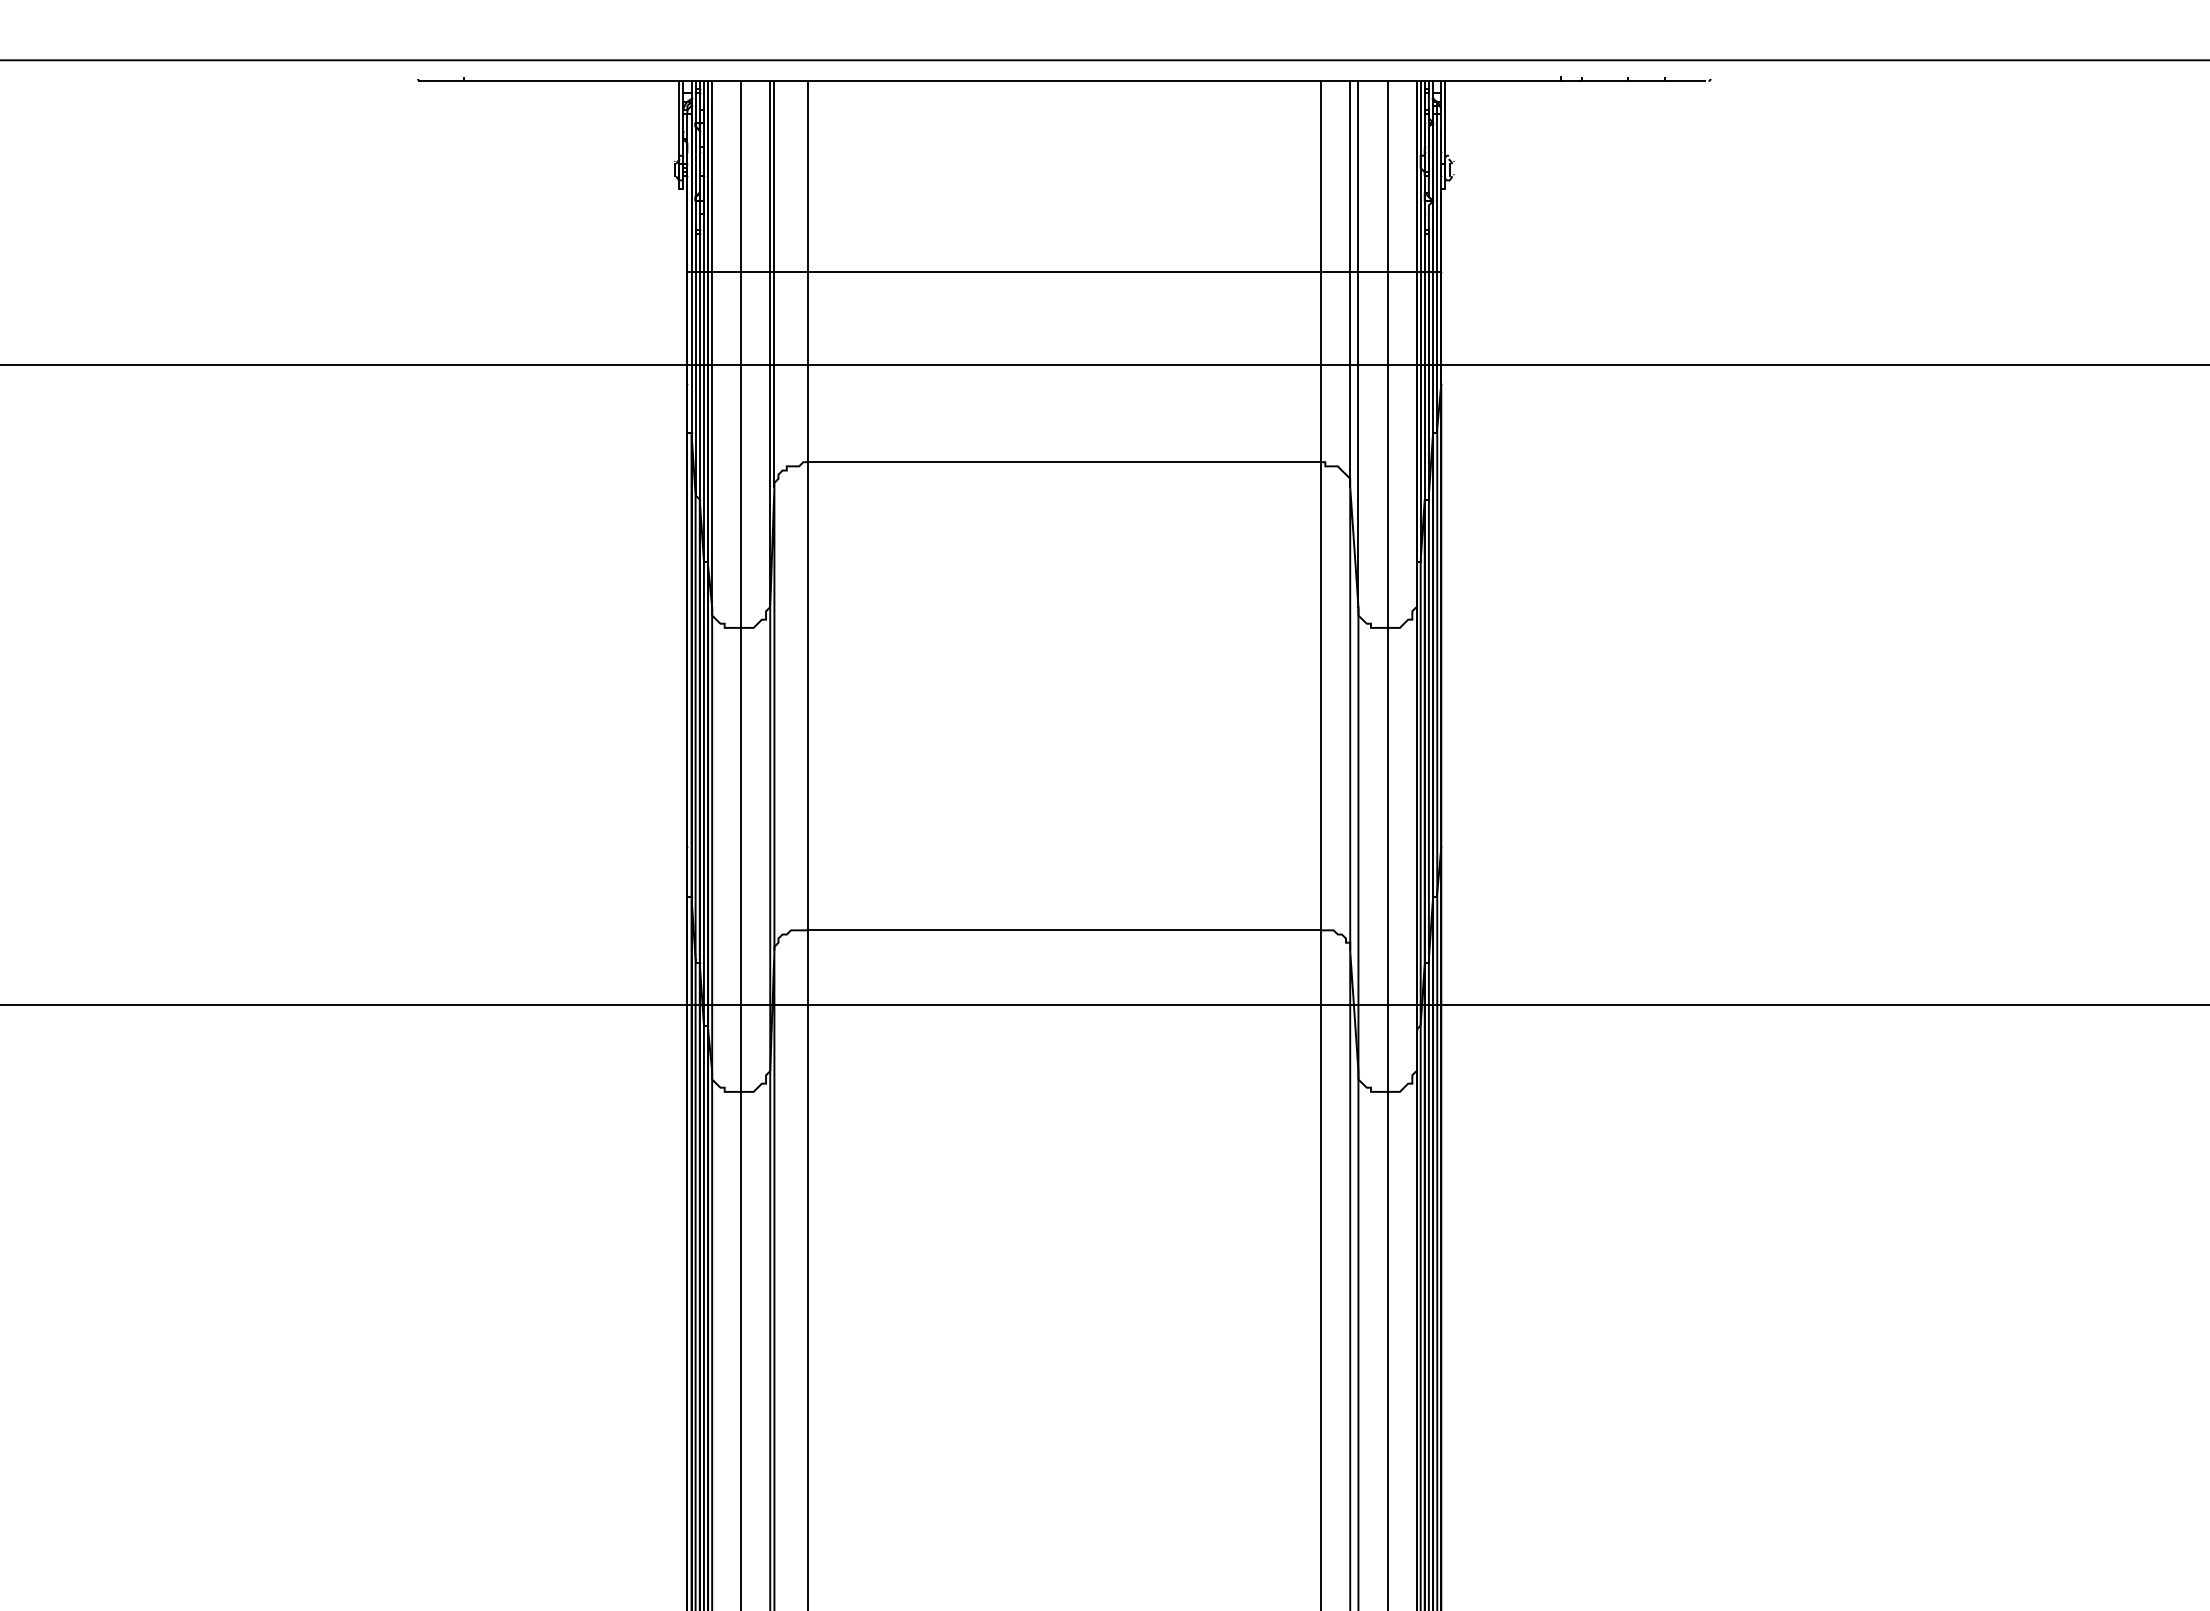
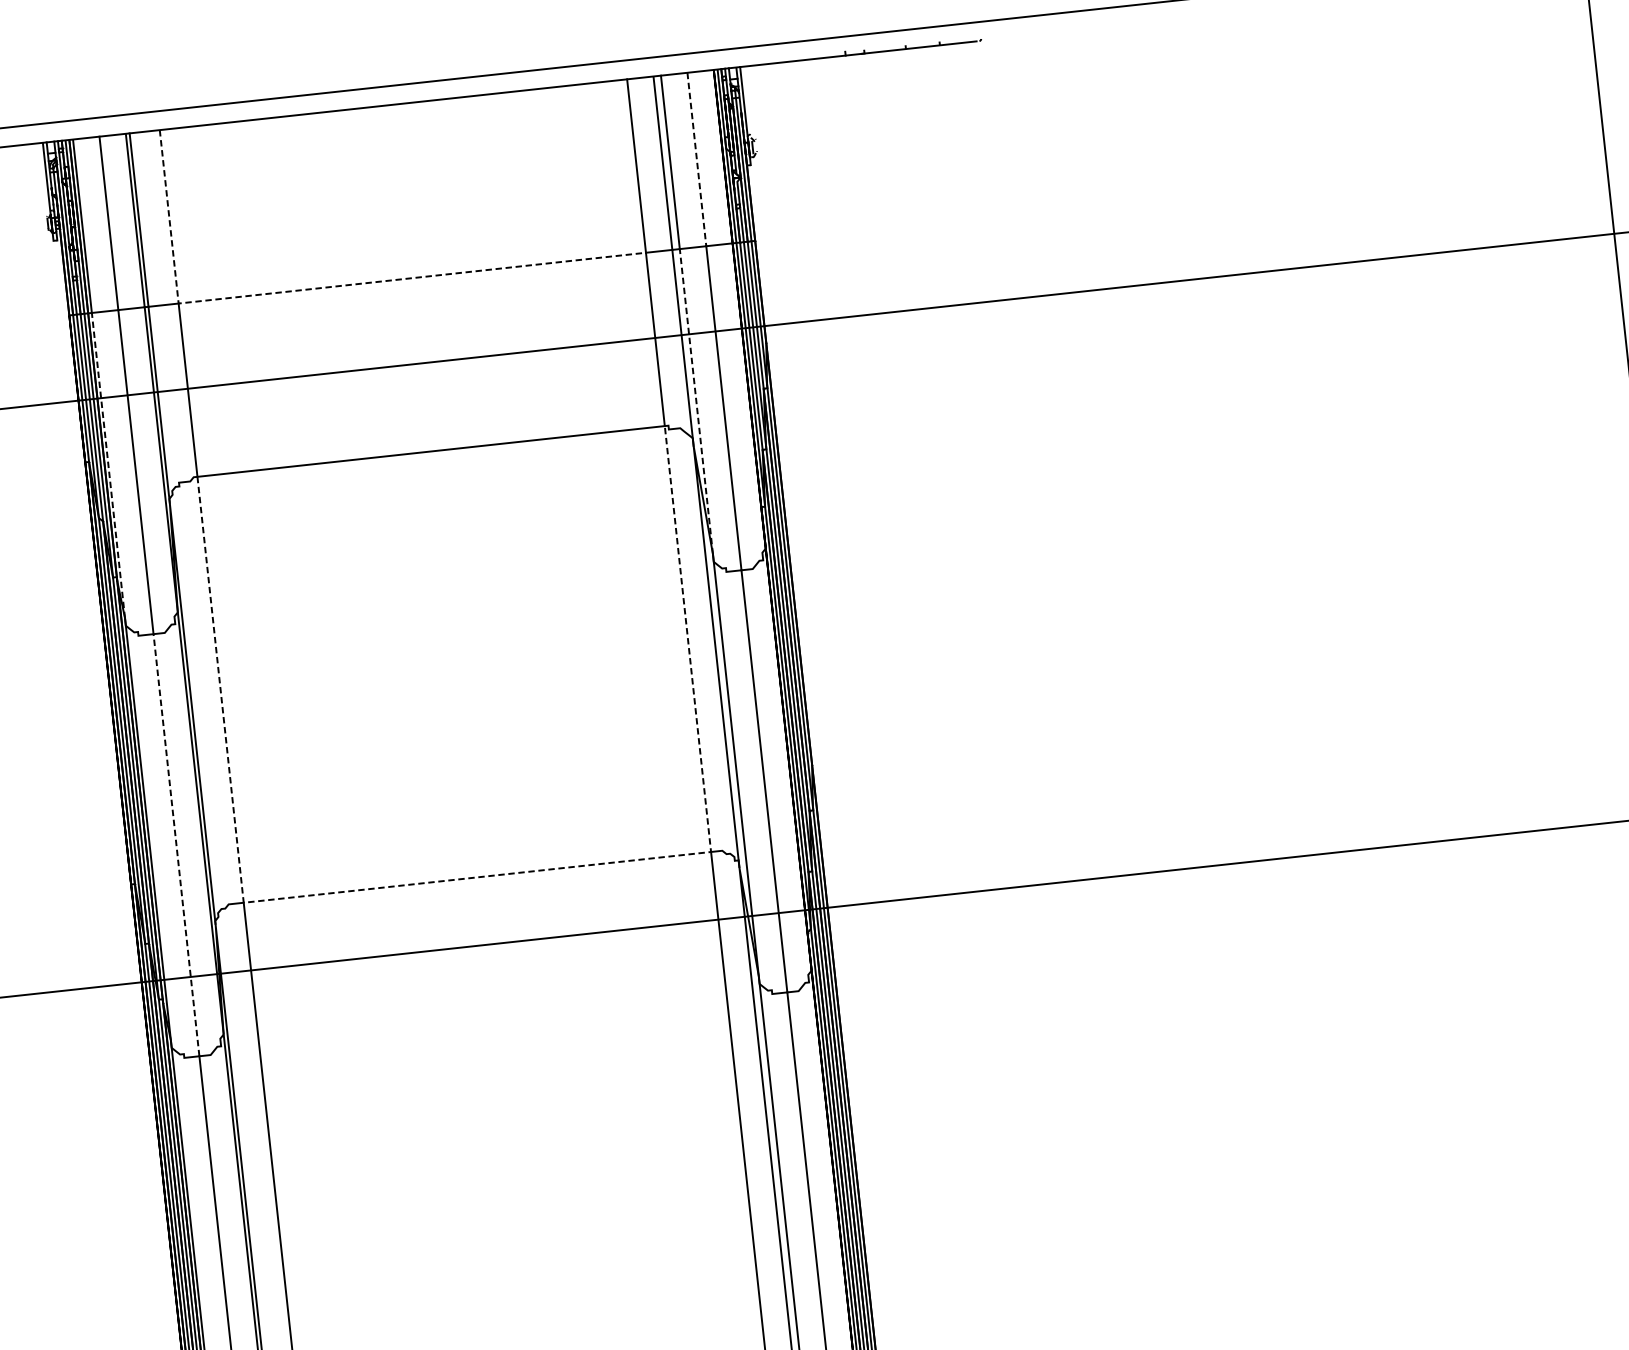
line: (1387, 176) -> (696, 159), solid -> dashed
line: (968, 271) -> (325, 287), solid -> dashed
line: (712, 439) -> (108, 465), solid -> dashed
line: (1358, 439) -> (696, 401), solid -> dashed
line: (741, 859) -> (176, 844), solid -> dashed
line: (1064, 930) -> (477, 877), solid -> dashed

